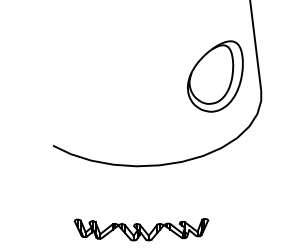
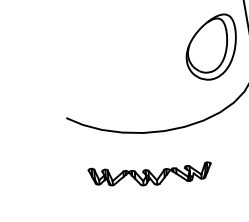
part: (141, 229) -> (150, 174), moved

